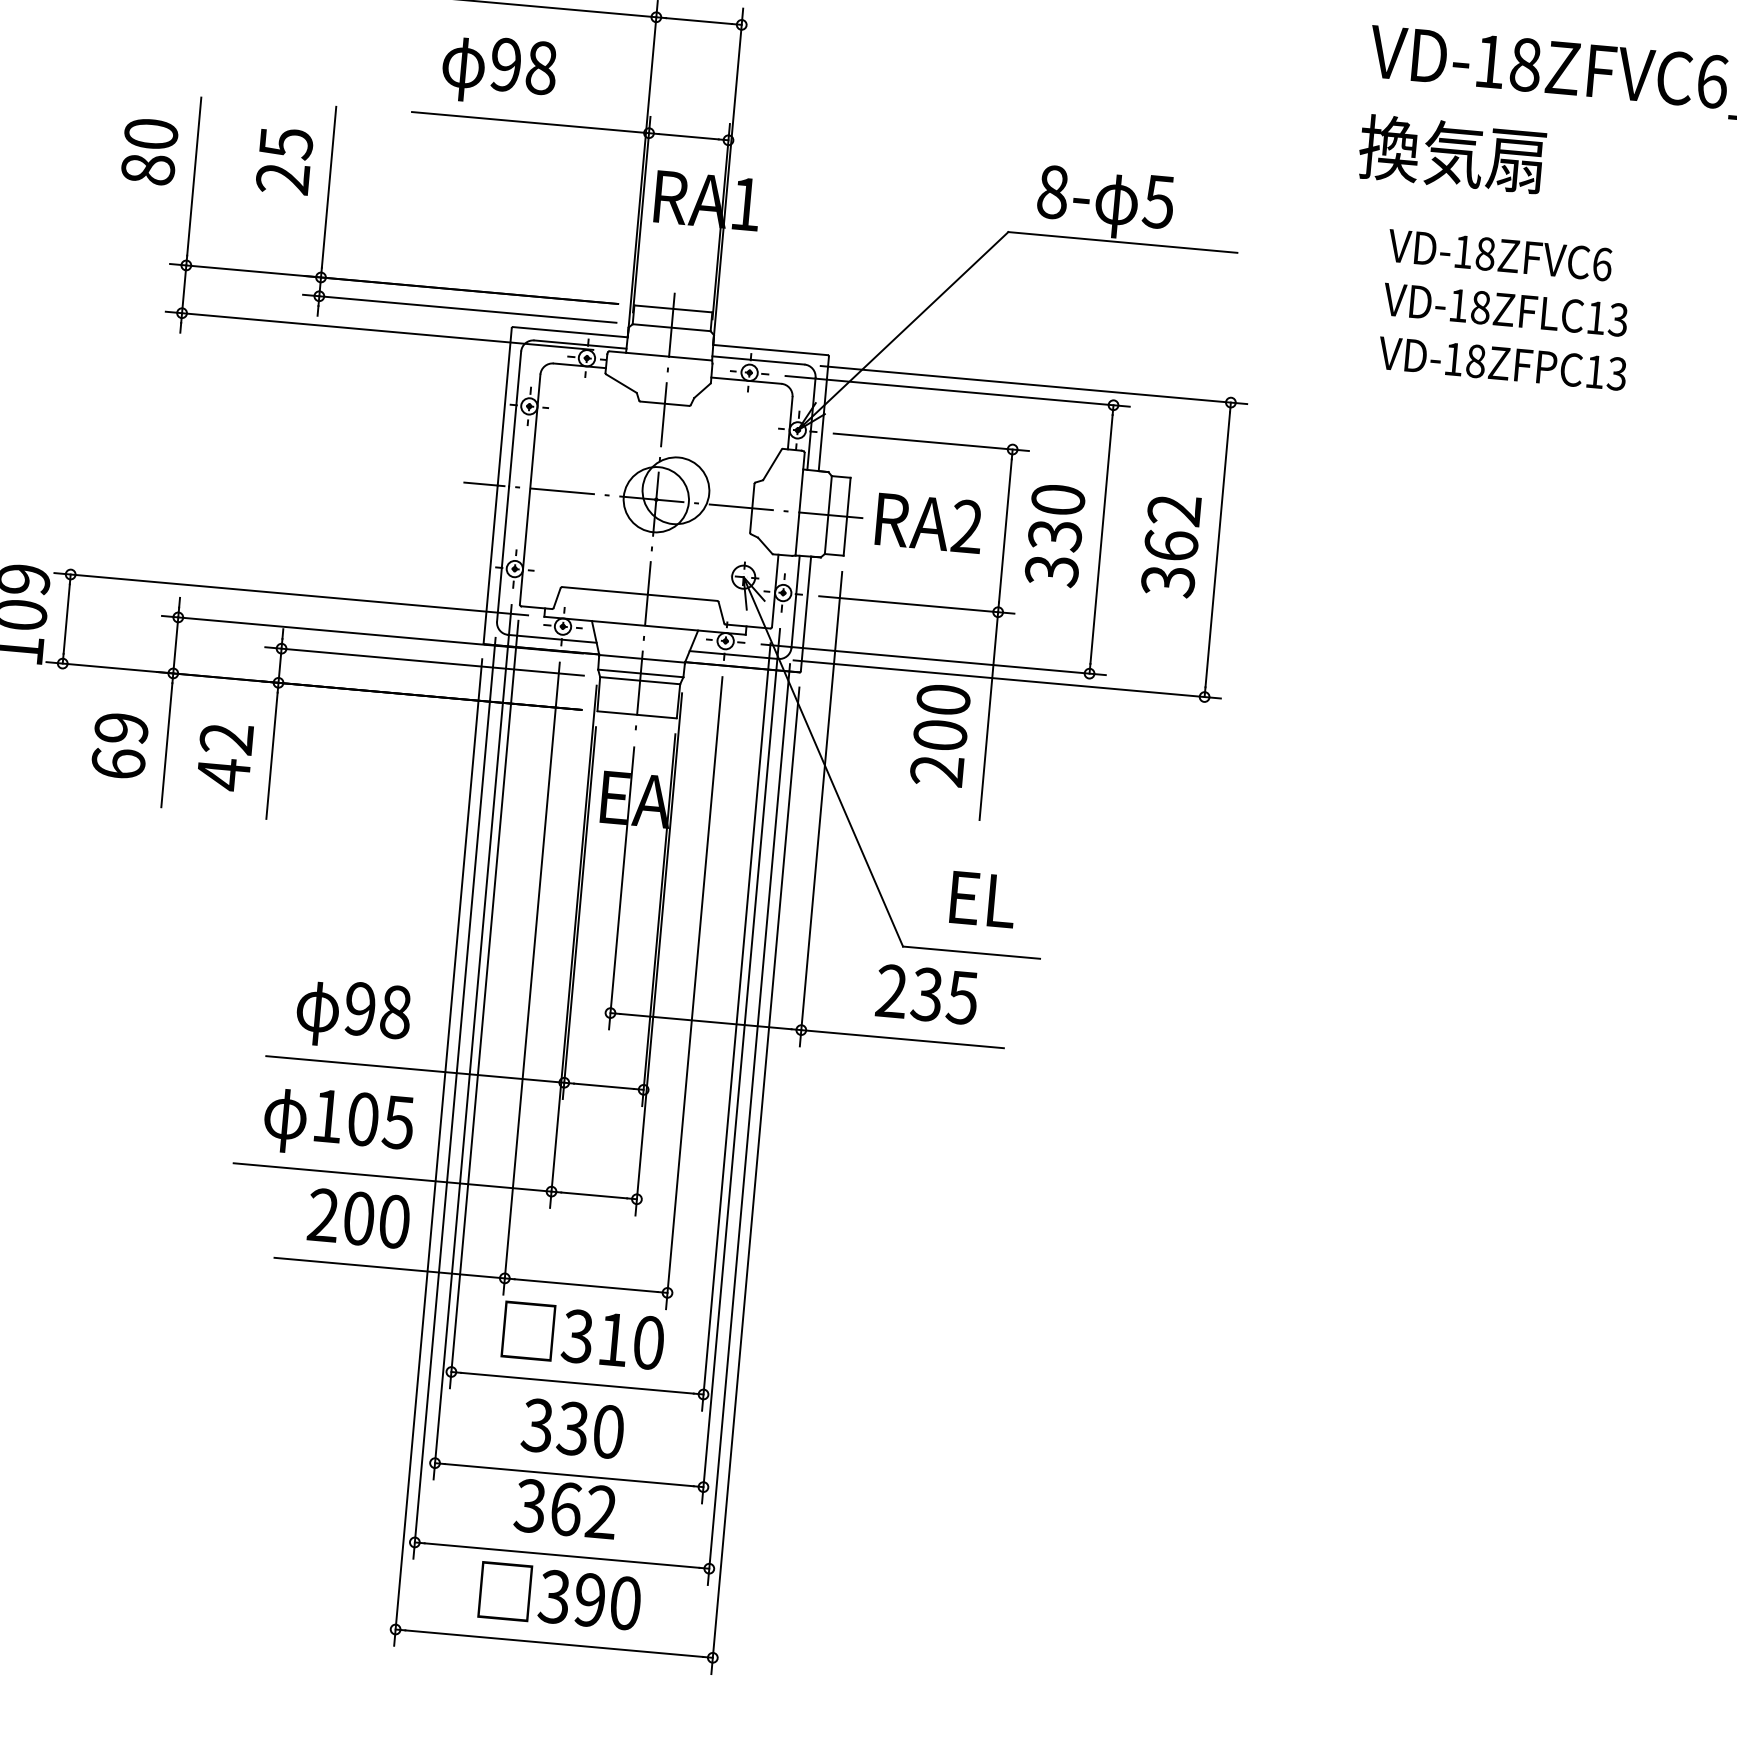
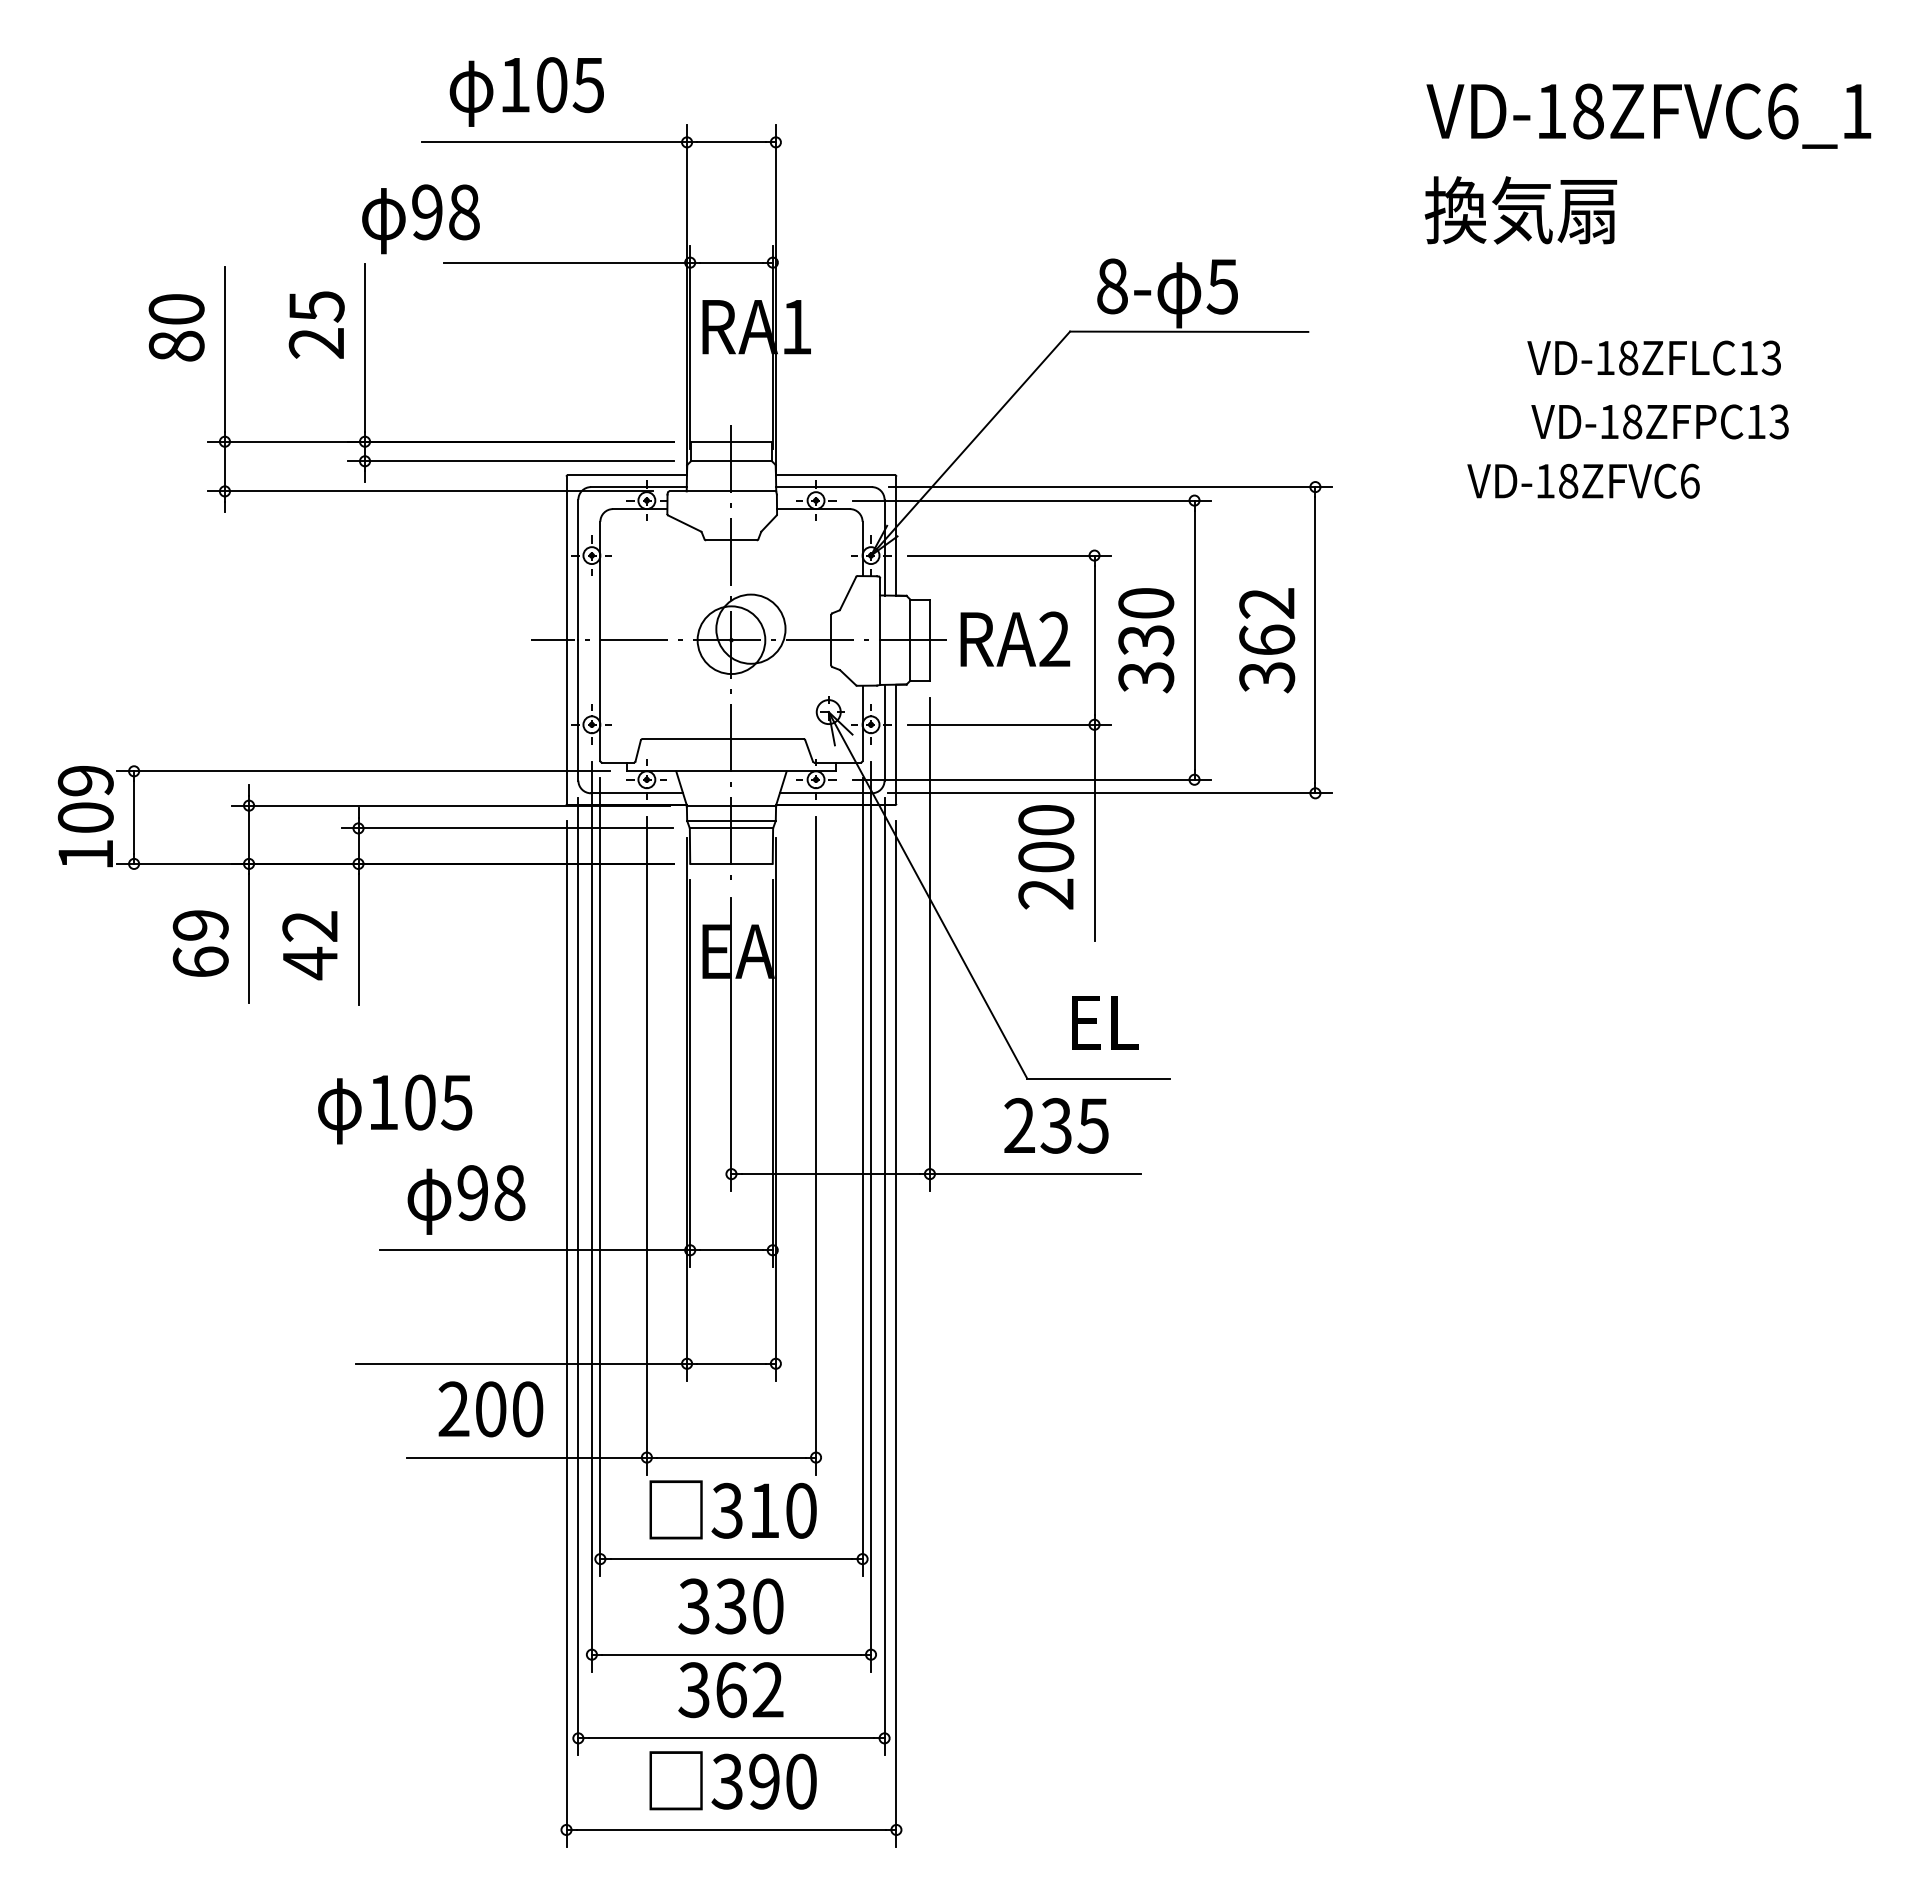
text: (498, 71) -> (420, 219), moved
text: (1500, 254) -> (1583, 480), moved
text: (1504, 309) -> (1653, 357), moved
text: (1501, 363) -> (1659, 421), moved
text: (338, 1123) -> (395, 1109), moved

